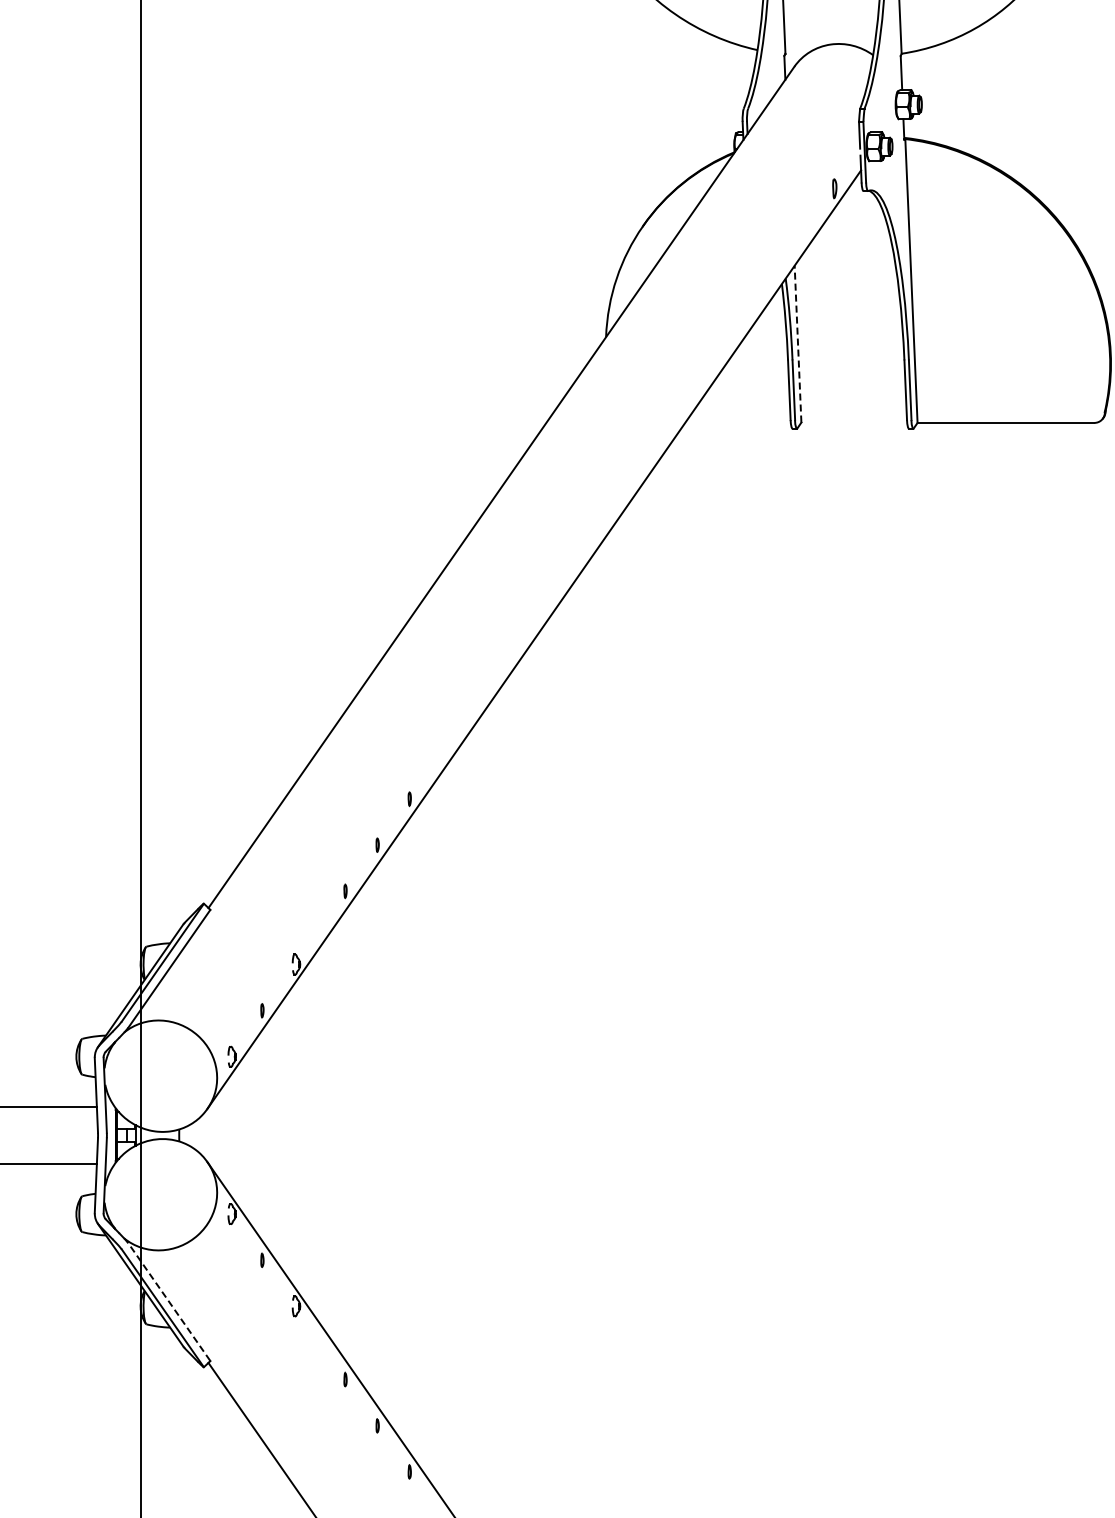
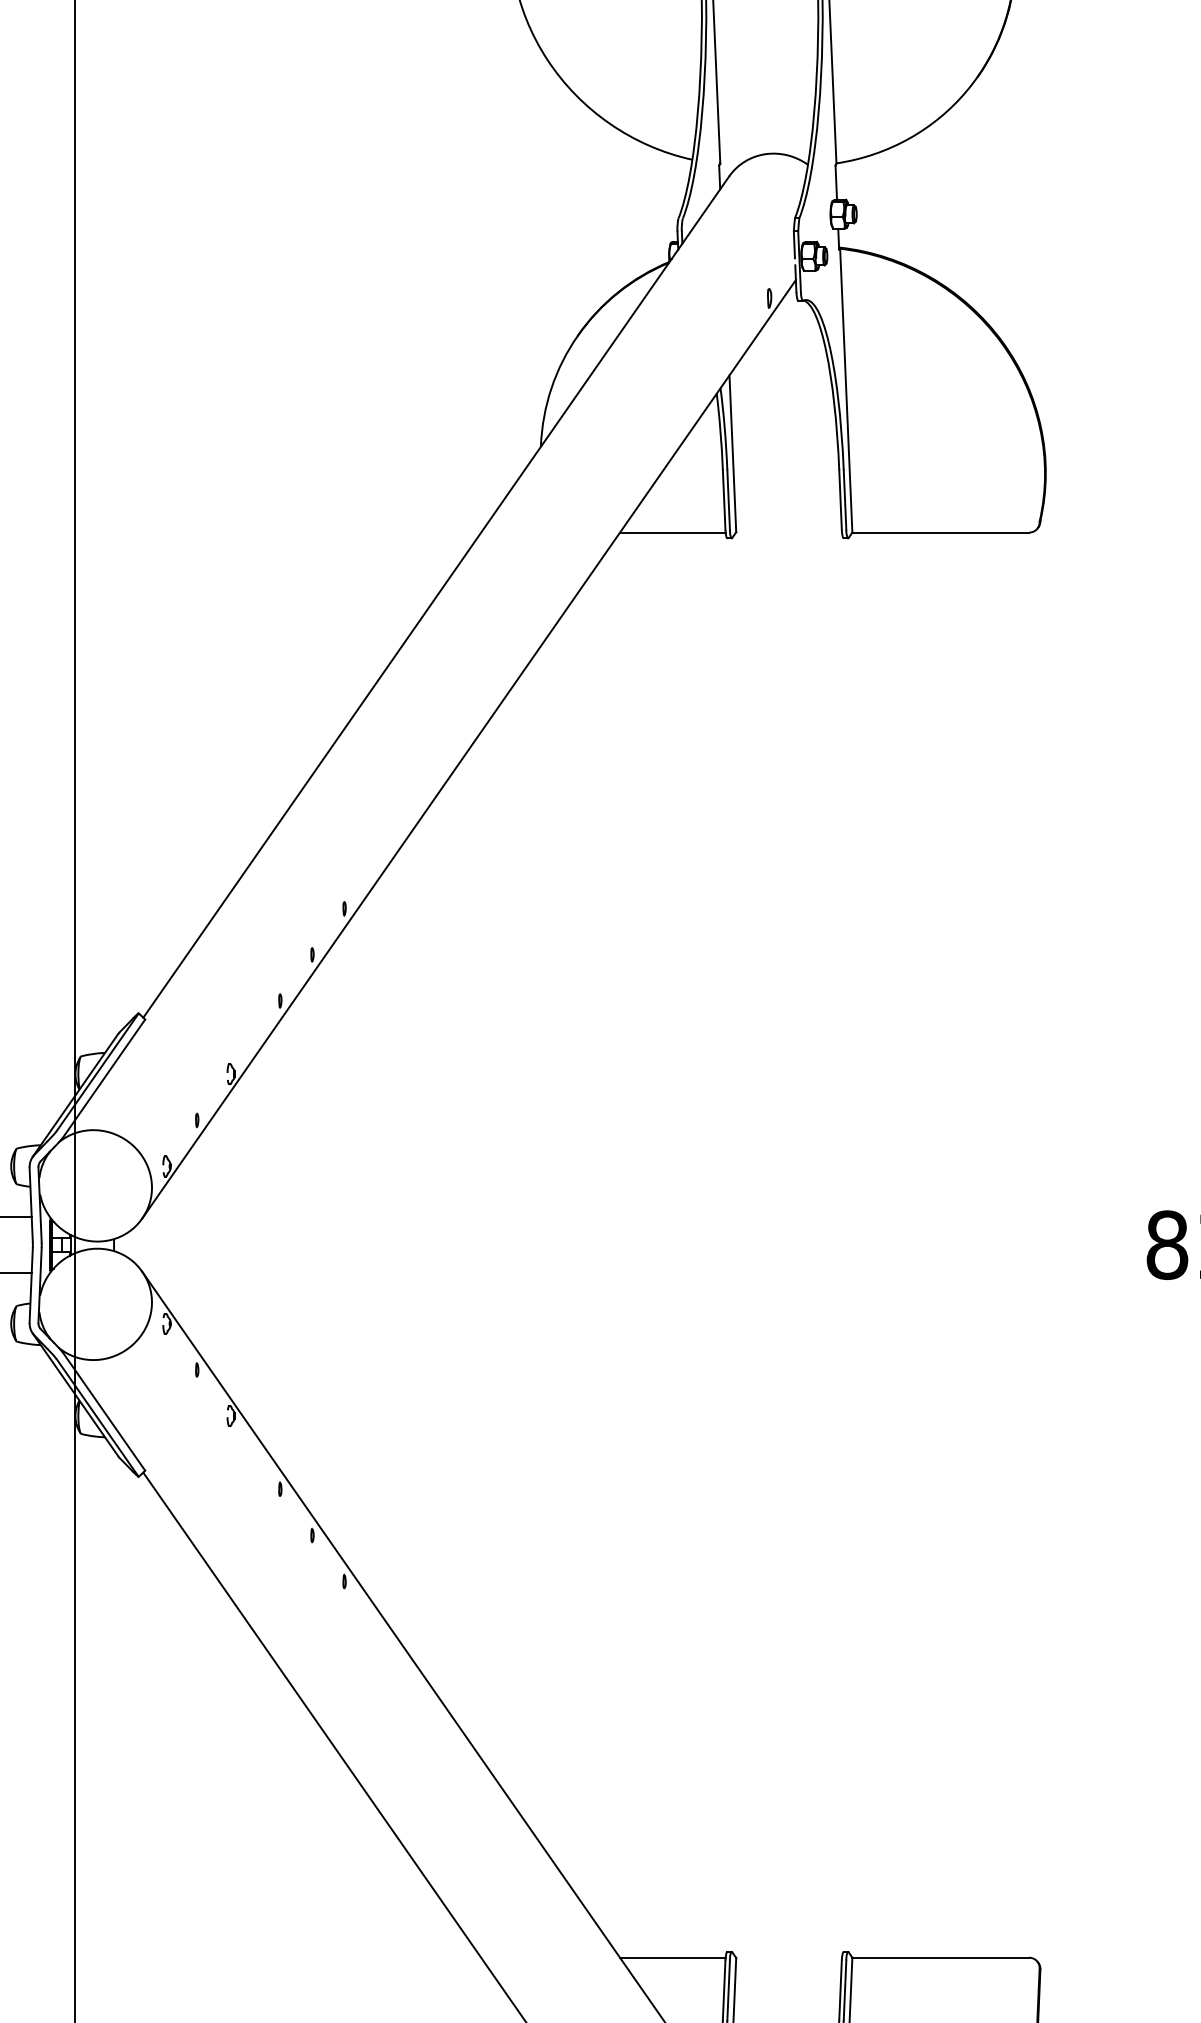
line: (797, 343) -> (732, 453), dashed -> solid
line: (737, 422) -> (672, 532), added
line: (168, 1301) -> (103, 1411), dashed -> solid

